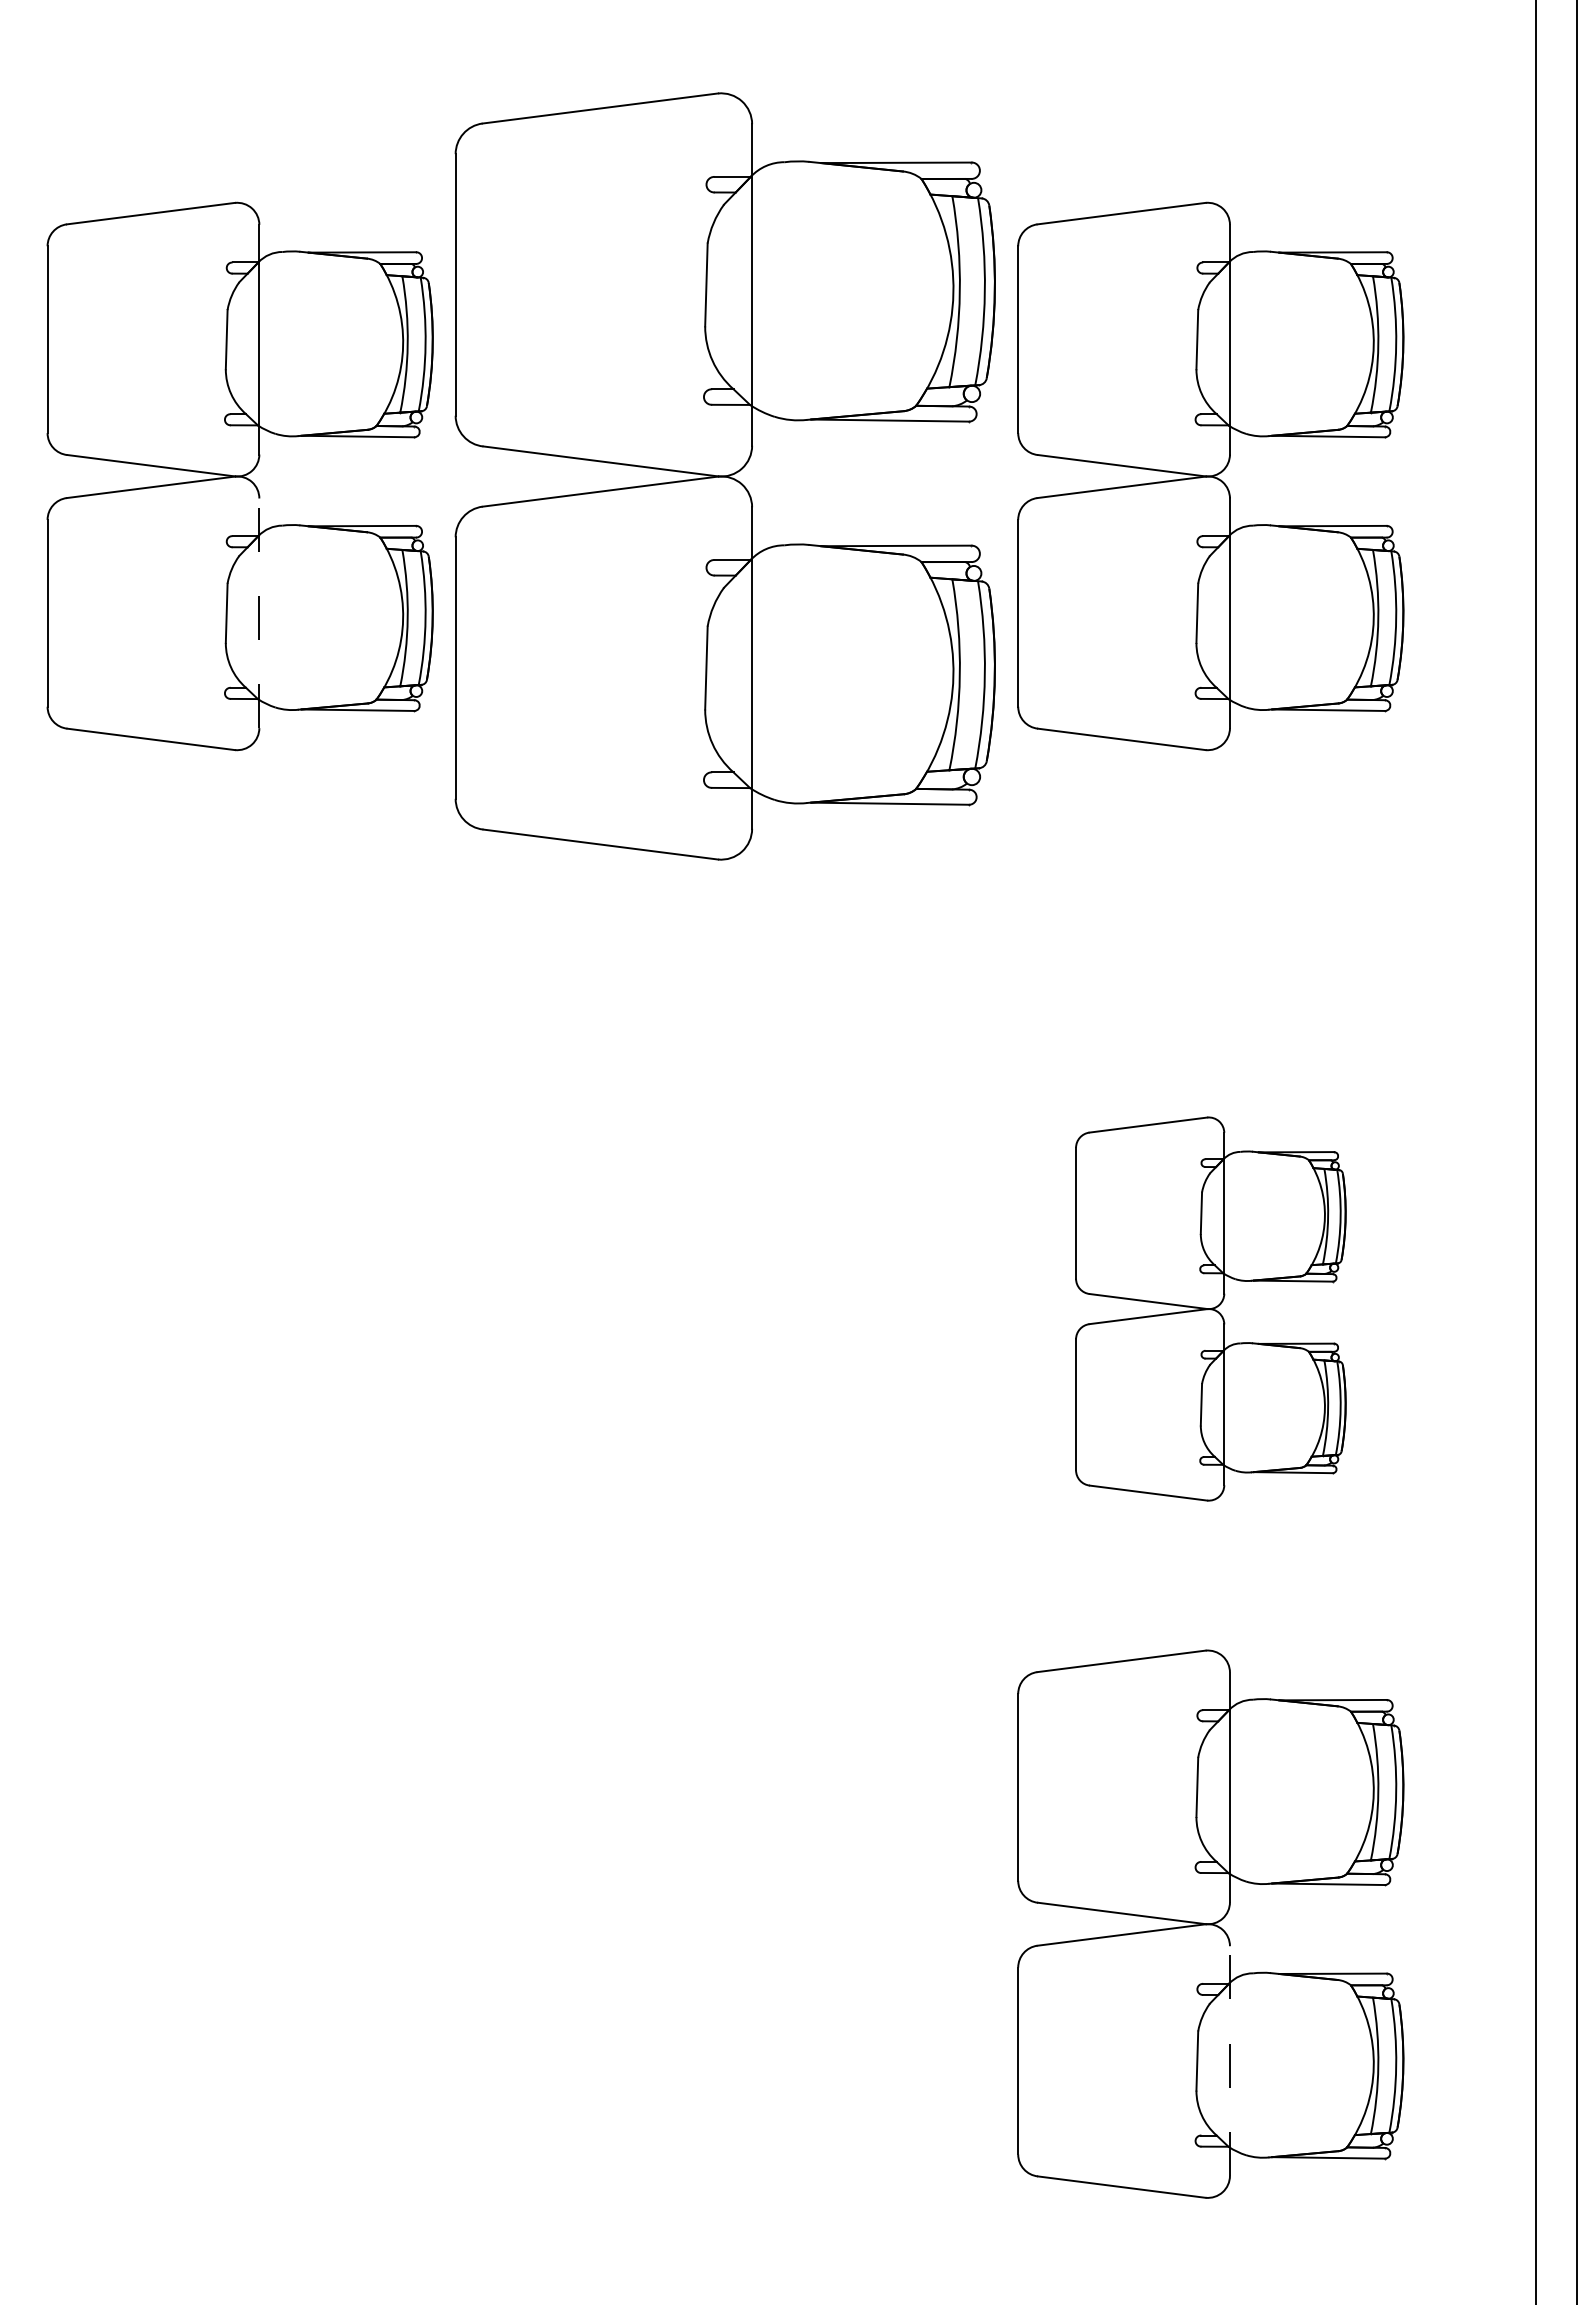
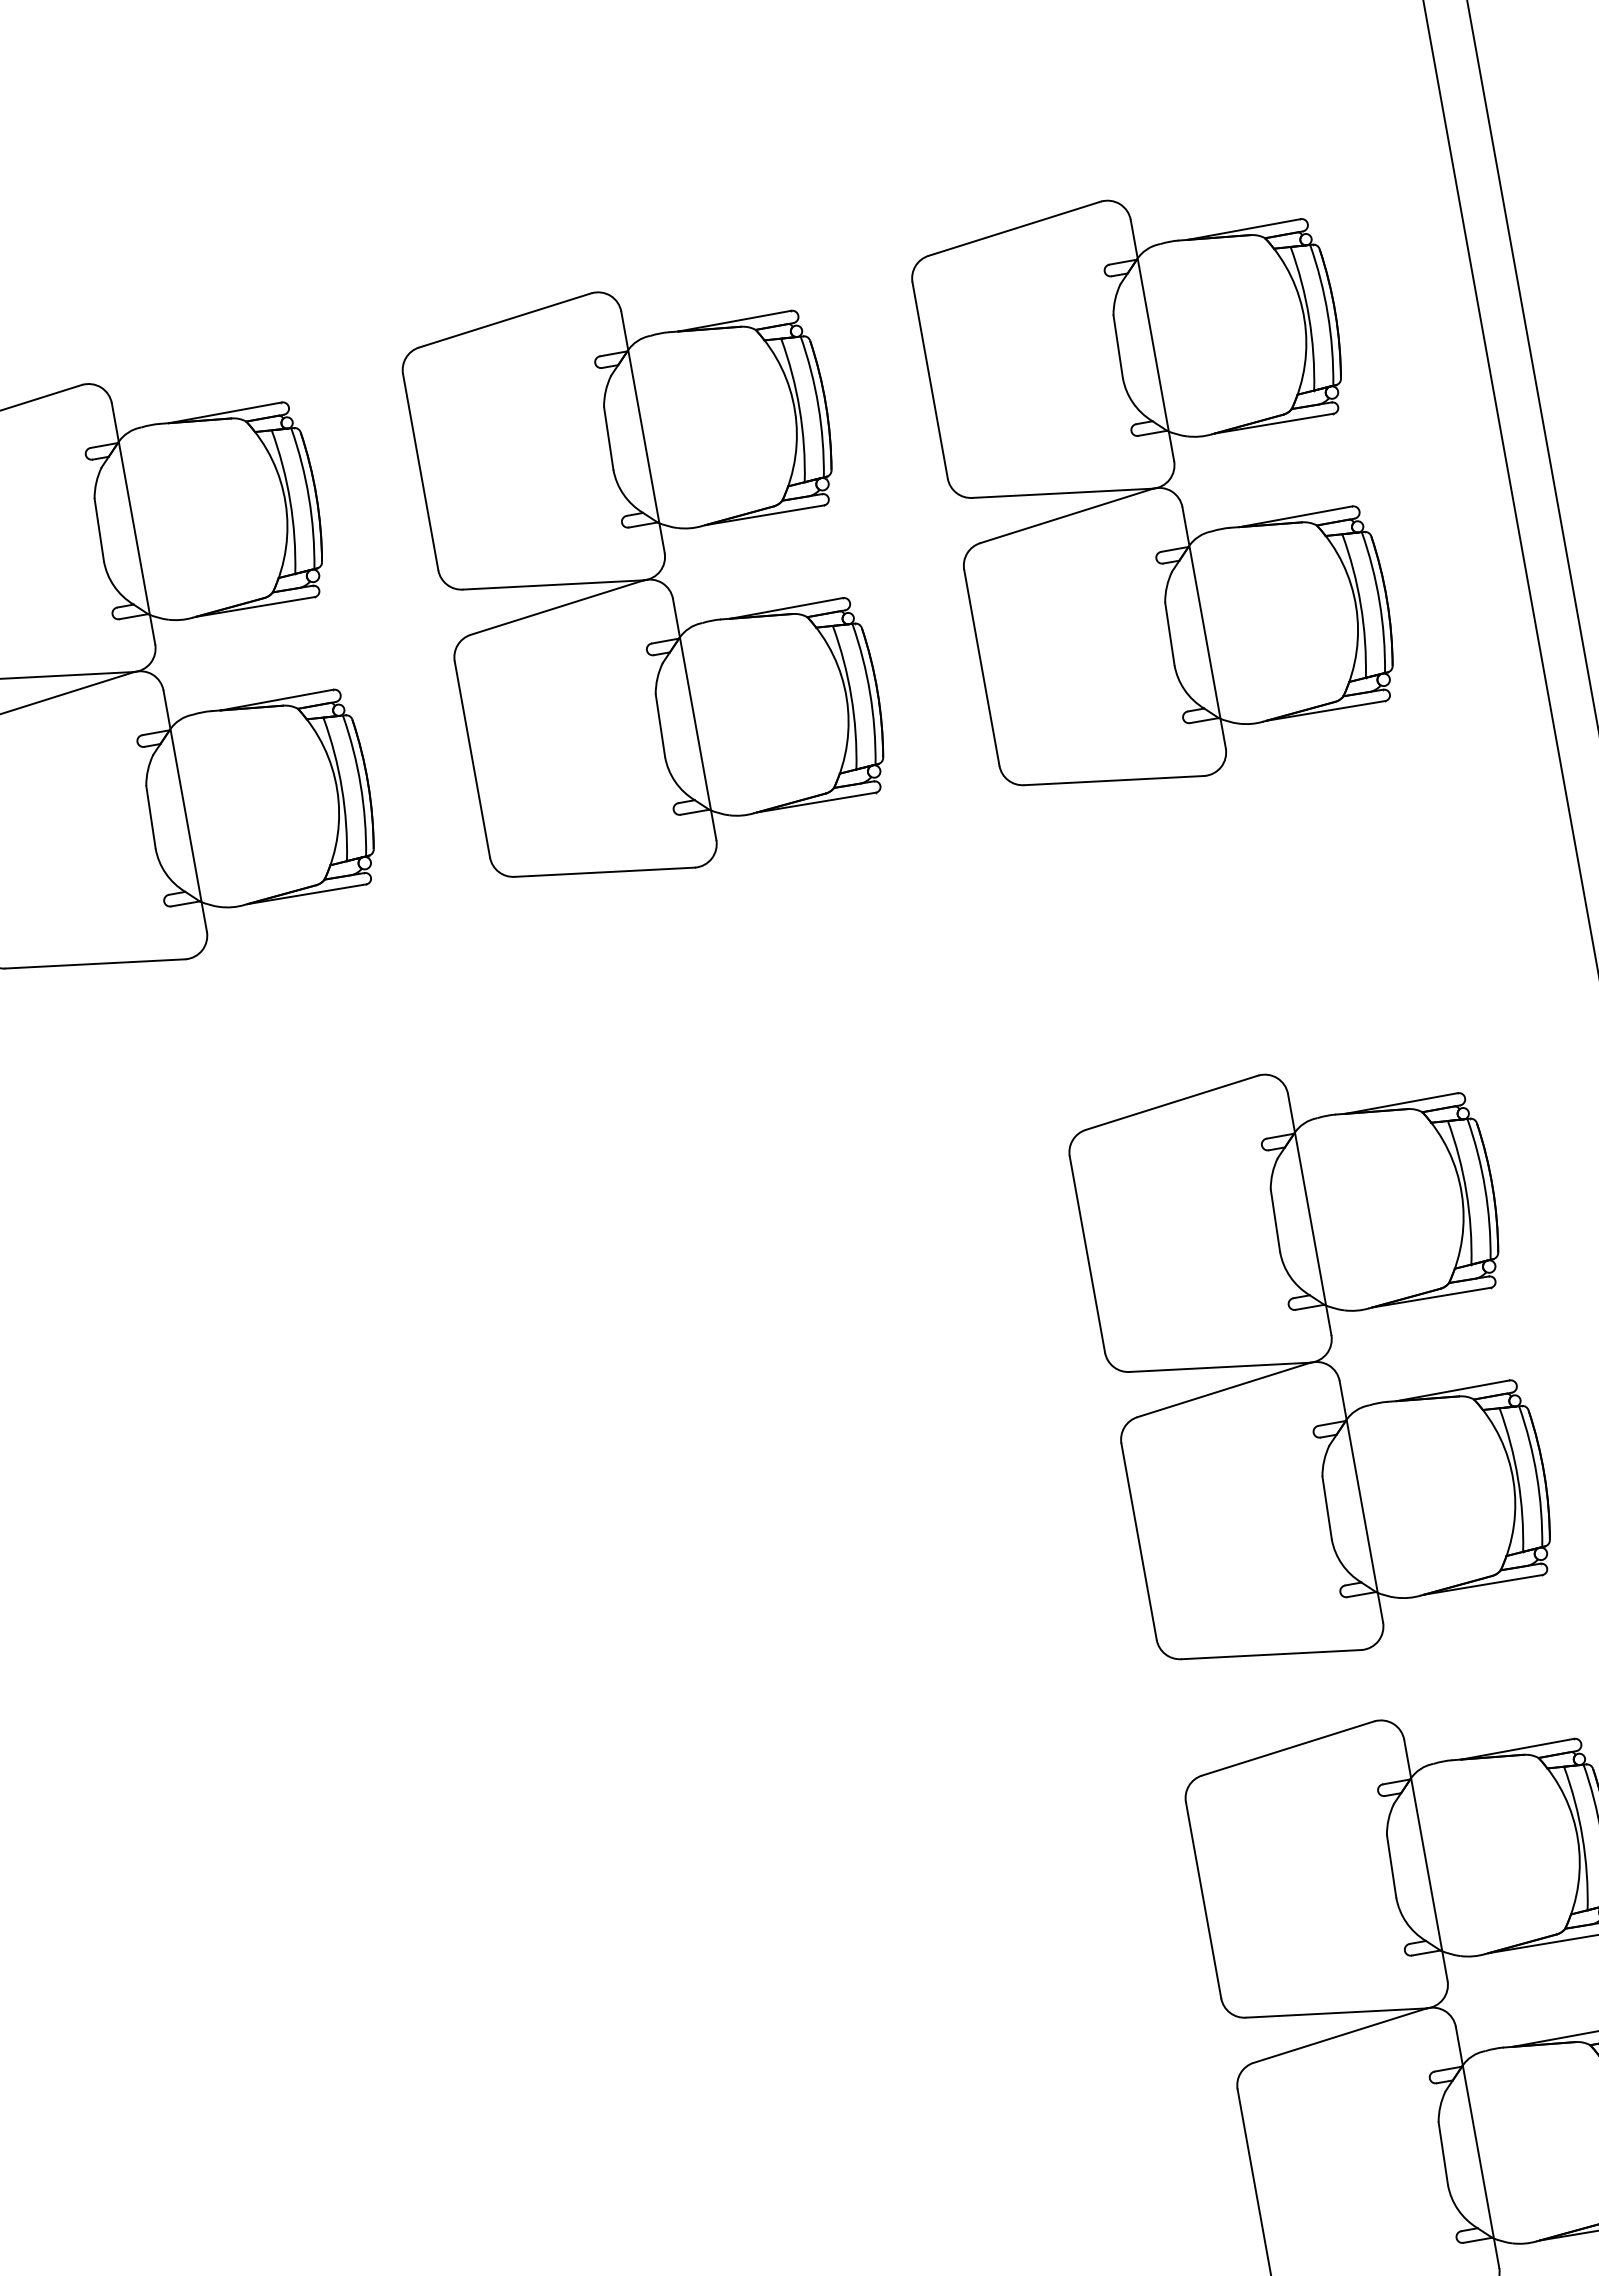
part: (725, 476) -> (648, 579), size x0.71
line: (259, 613) -> (185, 811), dashed -> solid
part: (1210, 1308) -> (1315, 1361), size x1.43
line: (1229, 2061) -> (1477, 2148), dashed -> solid

